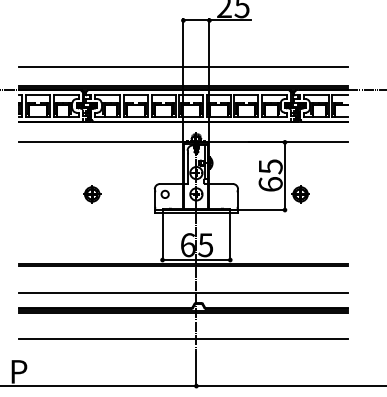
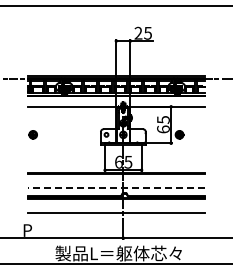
line: (183, 67) -> (116, 66), removed
part: (90, 193) -> (32, 134), moved
line: (183, 293) -> (116, 188), solid -> dashed

